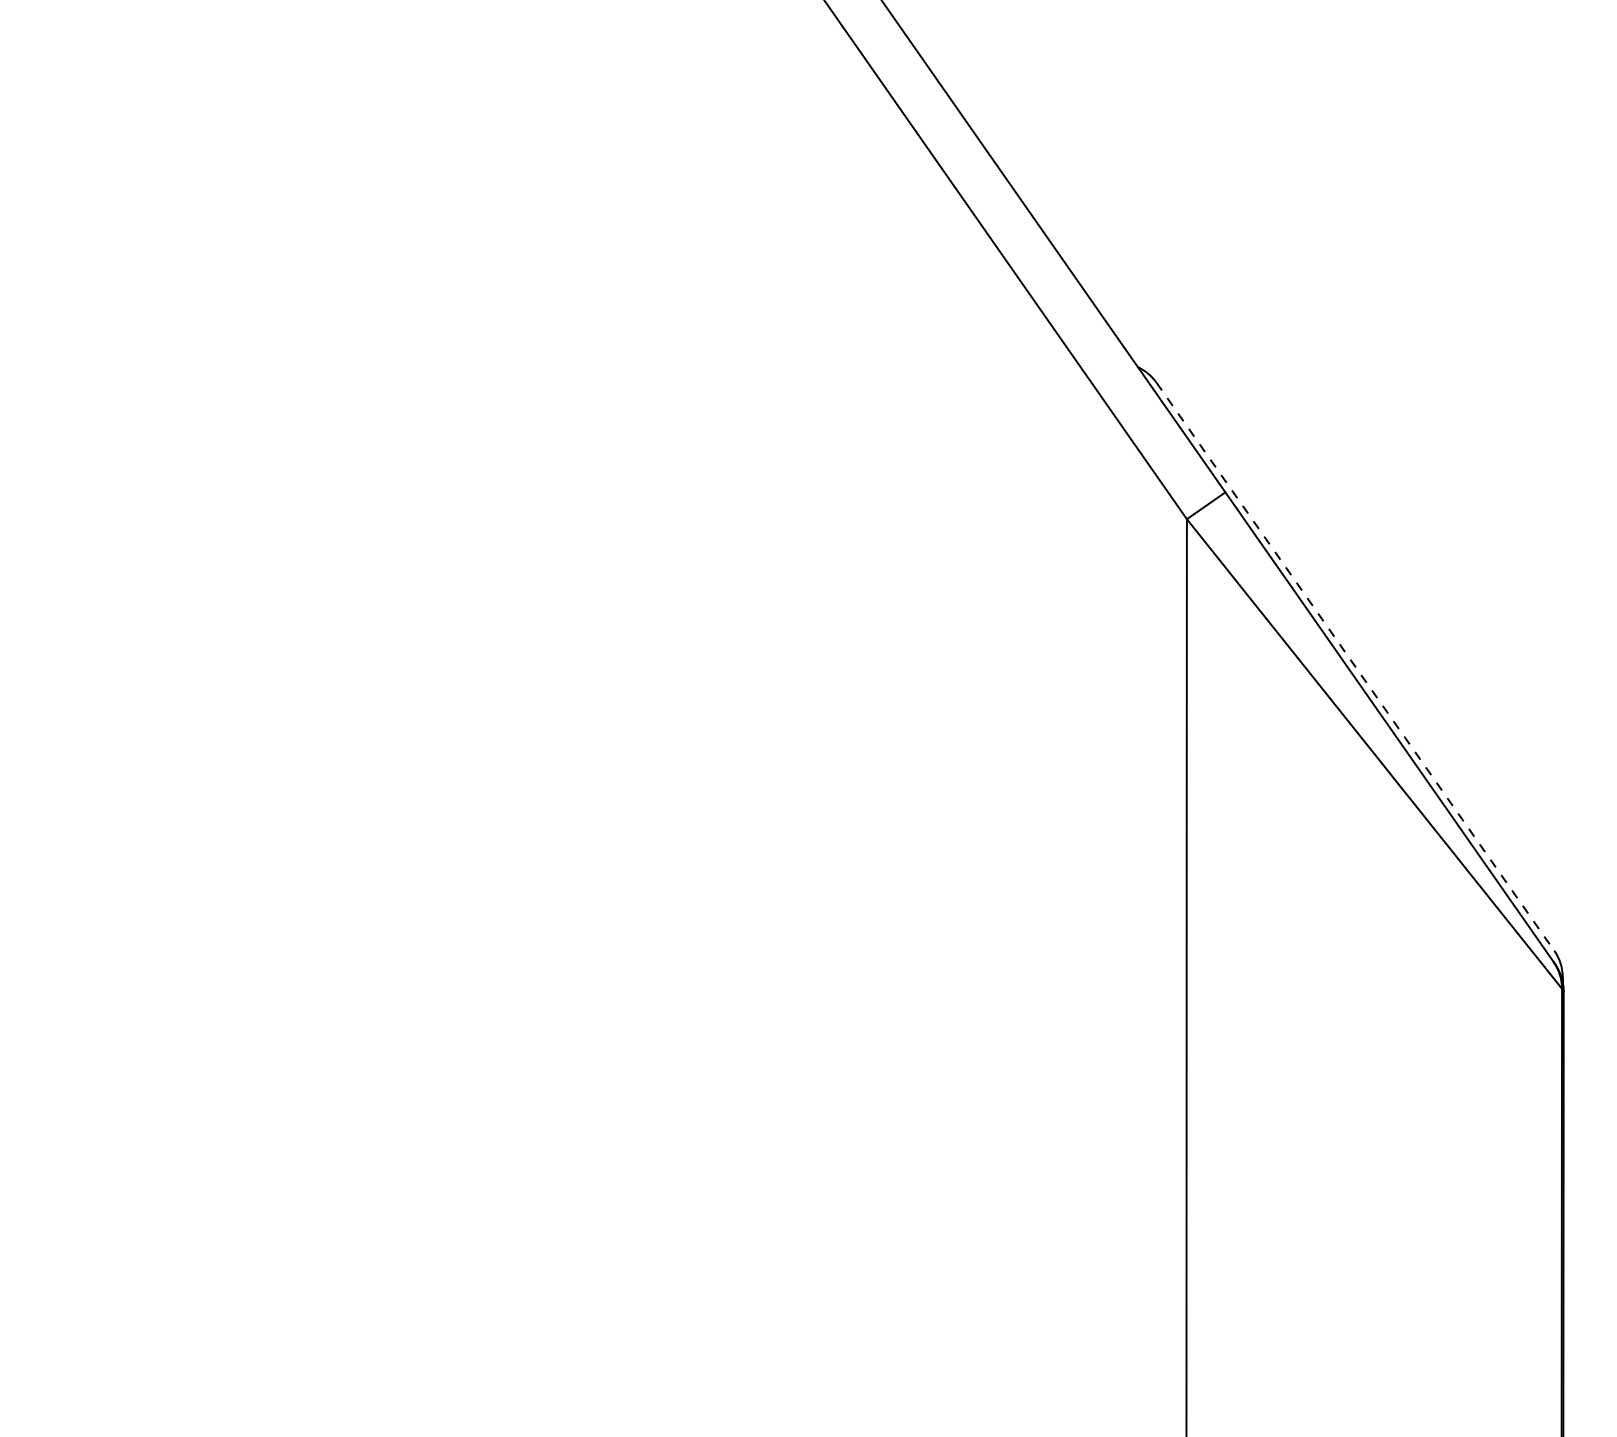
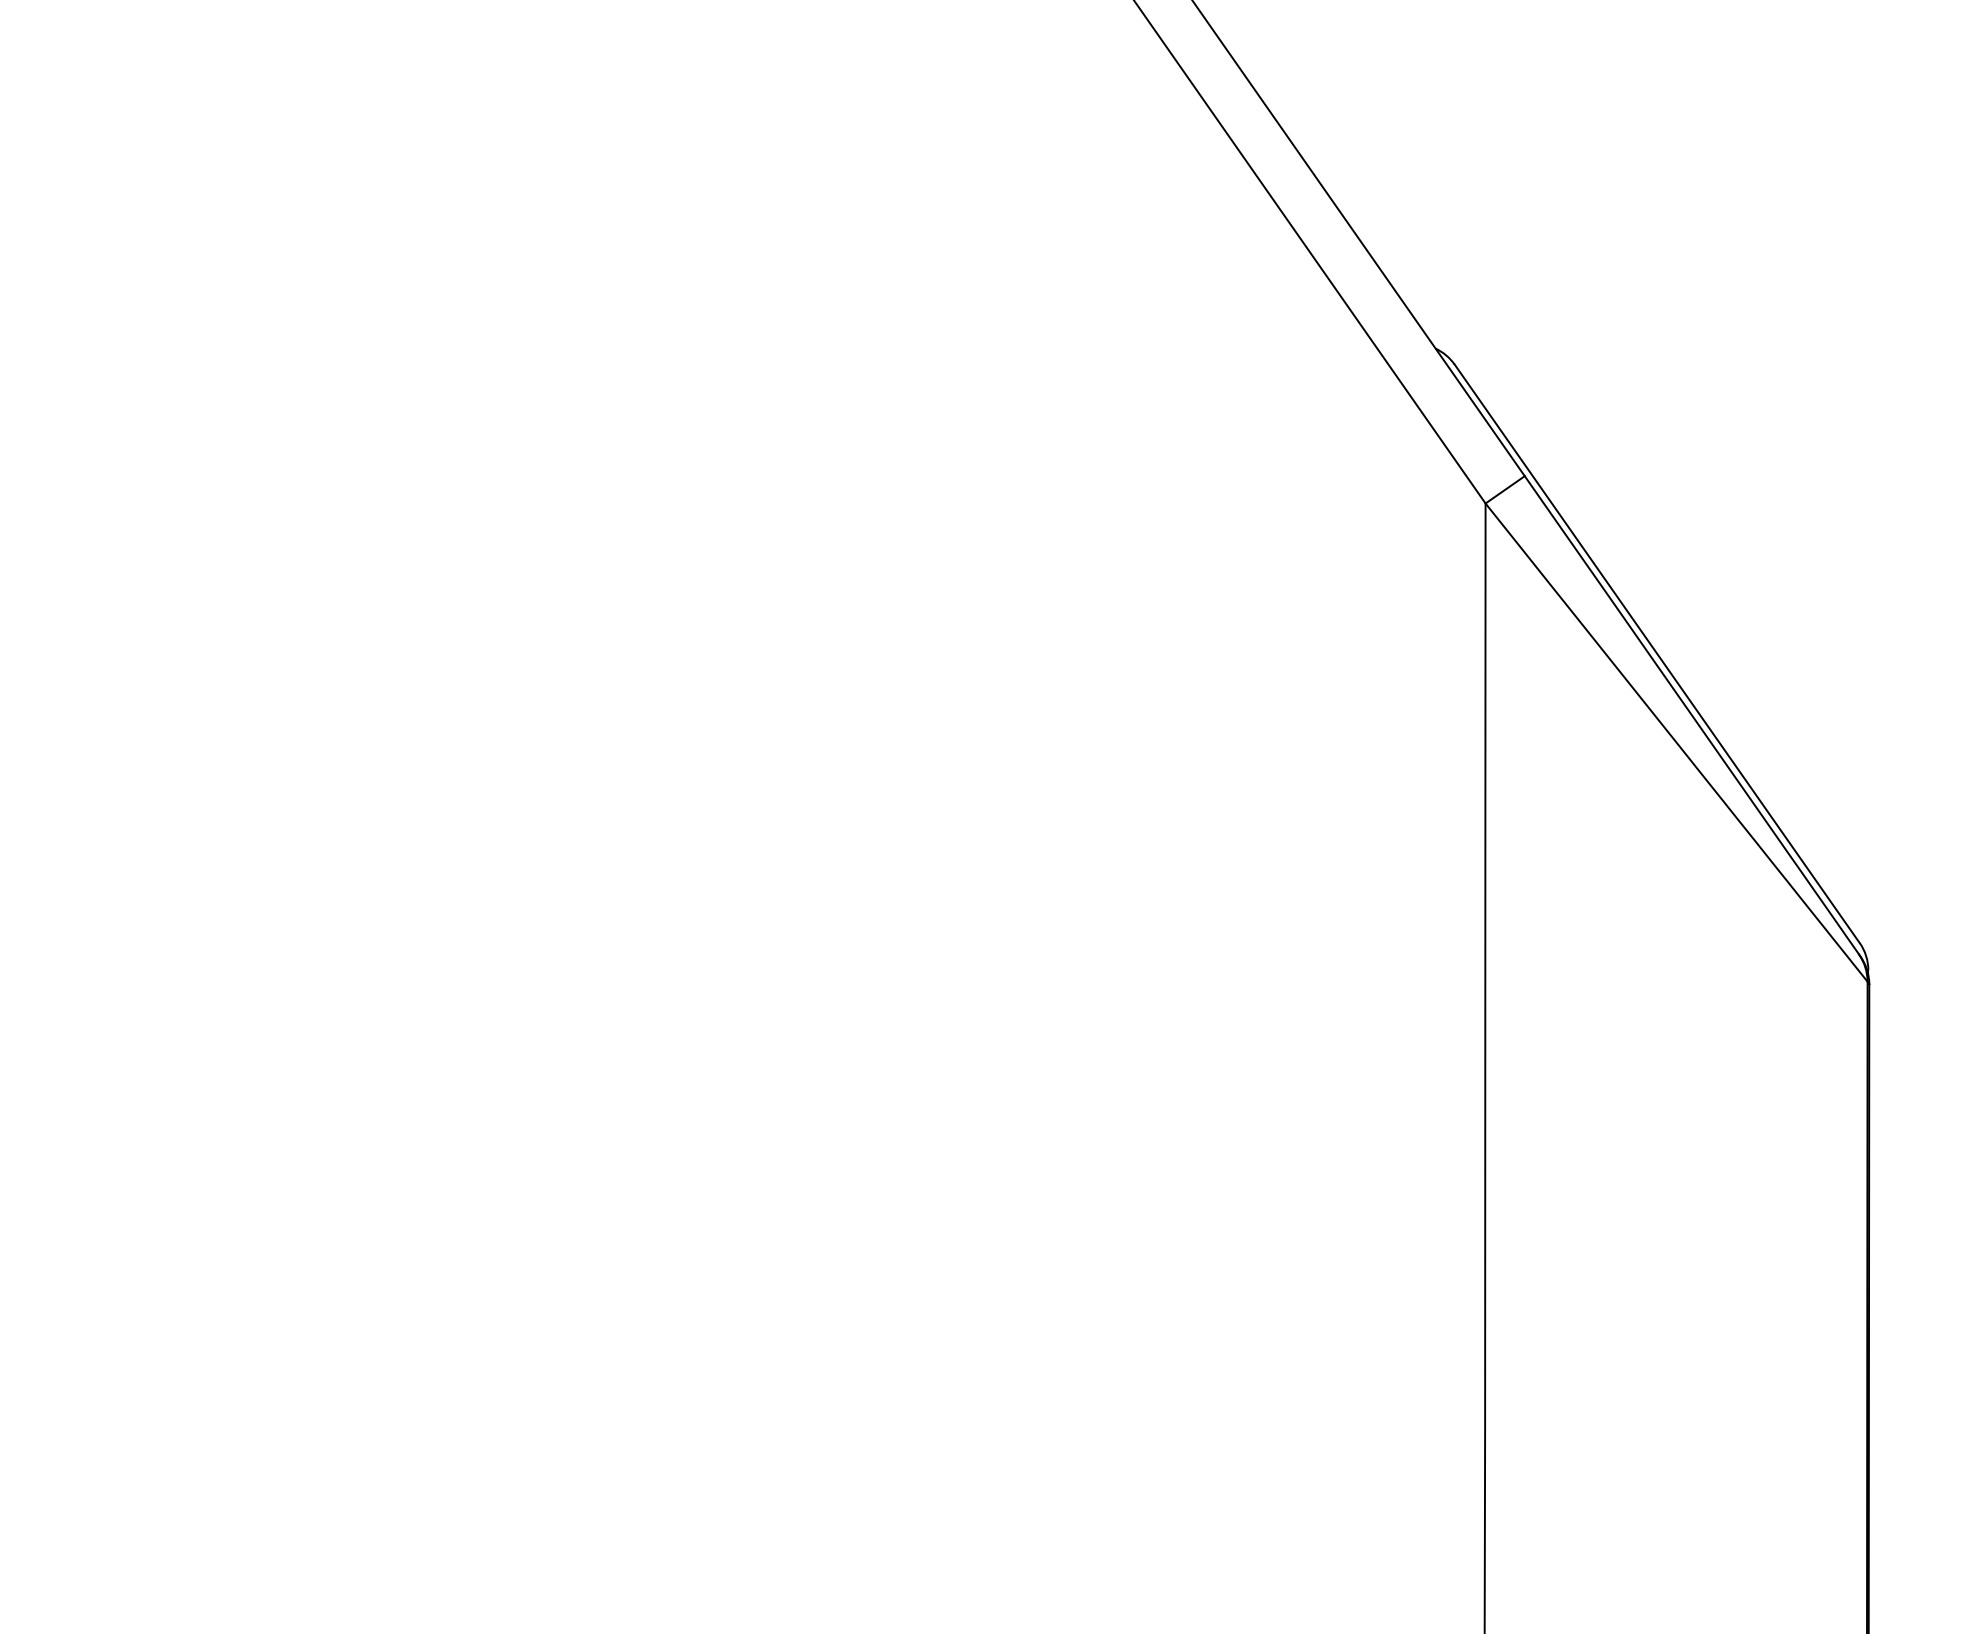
line: (1355, 667) -> (1657, 654), dashed -> solid

